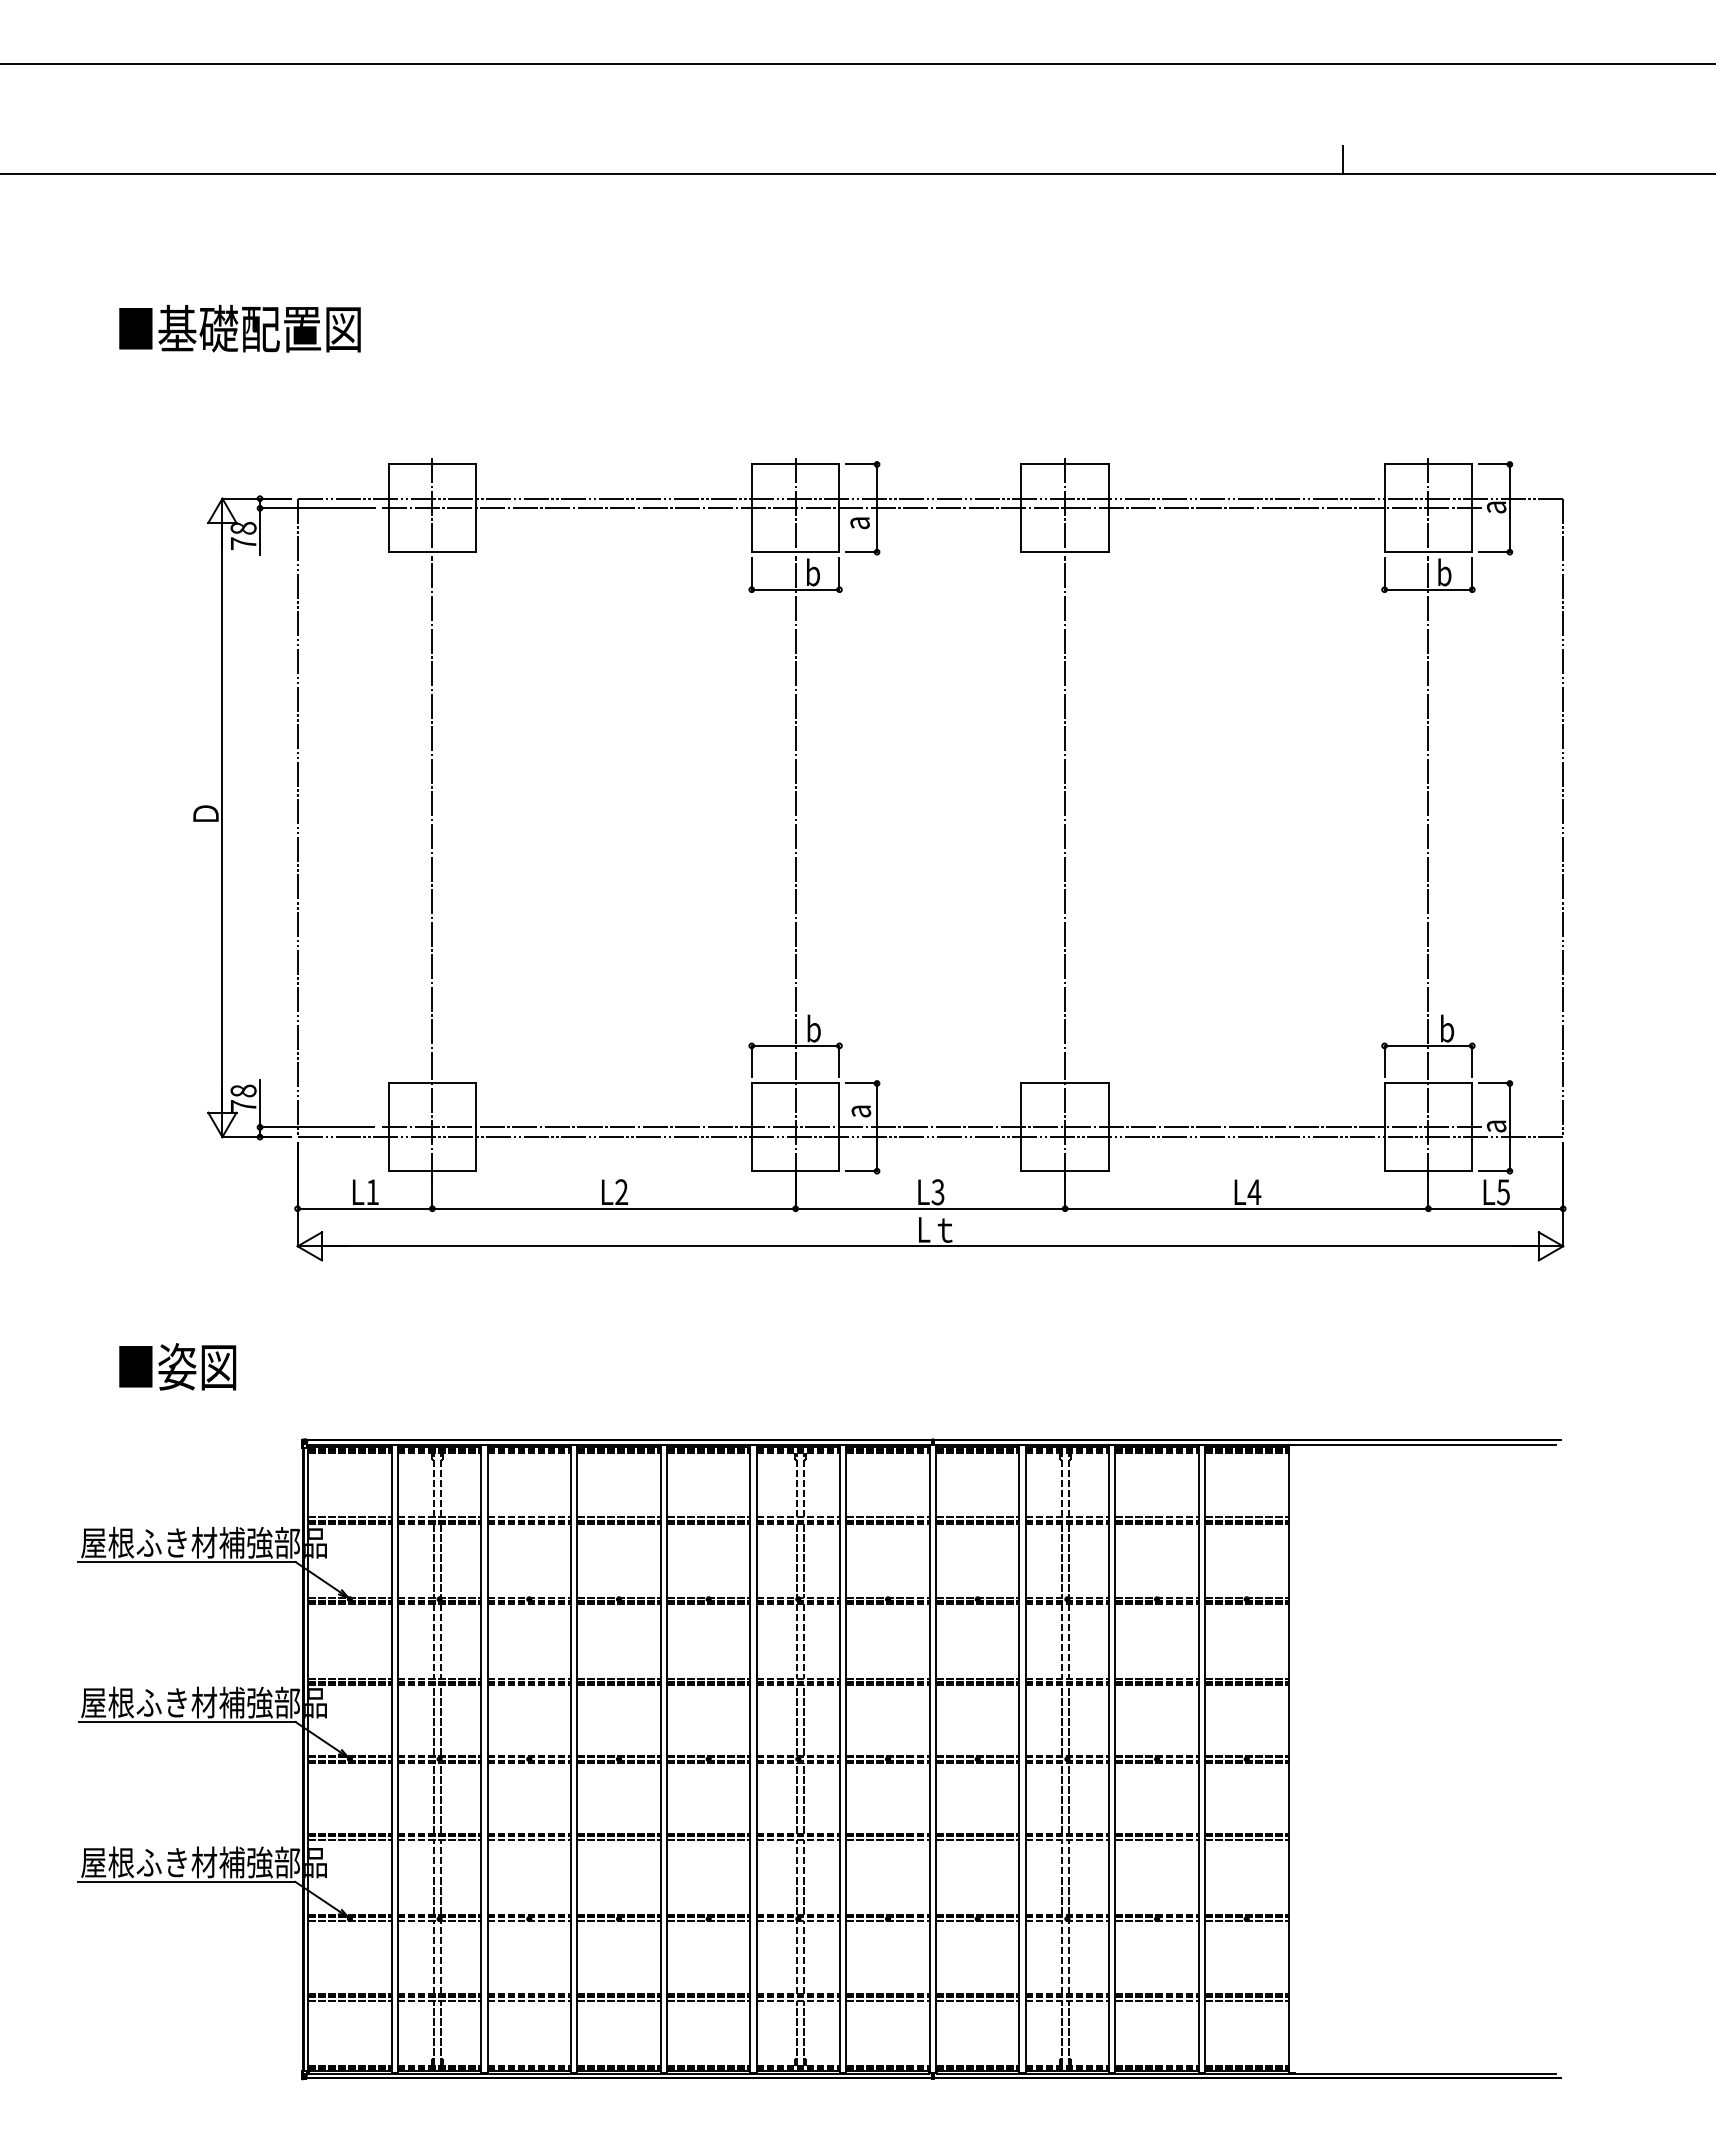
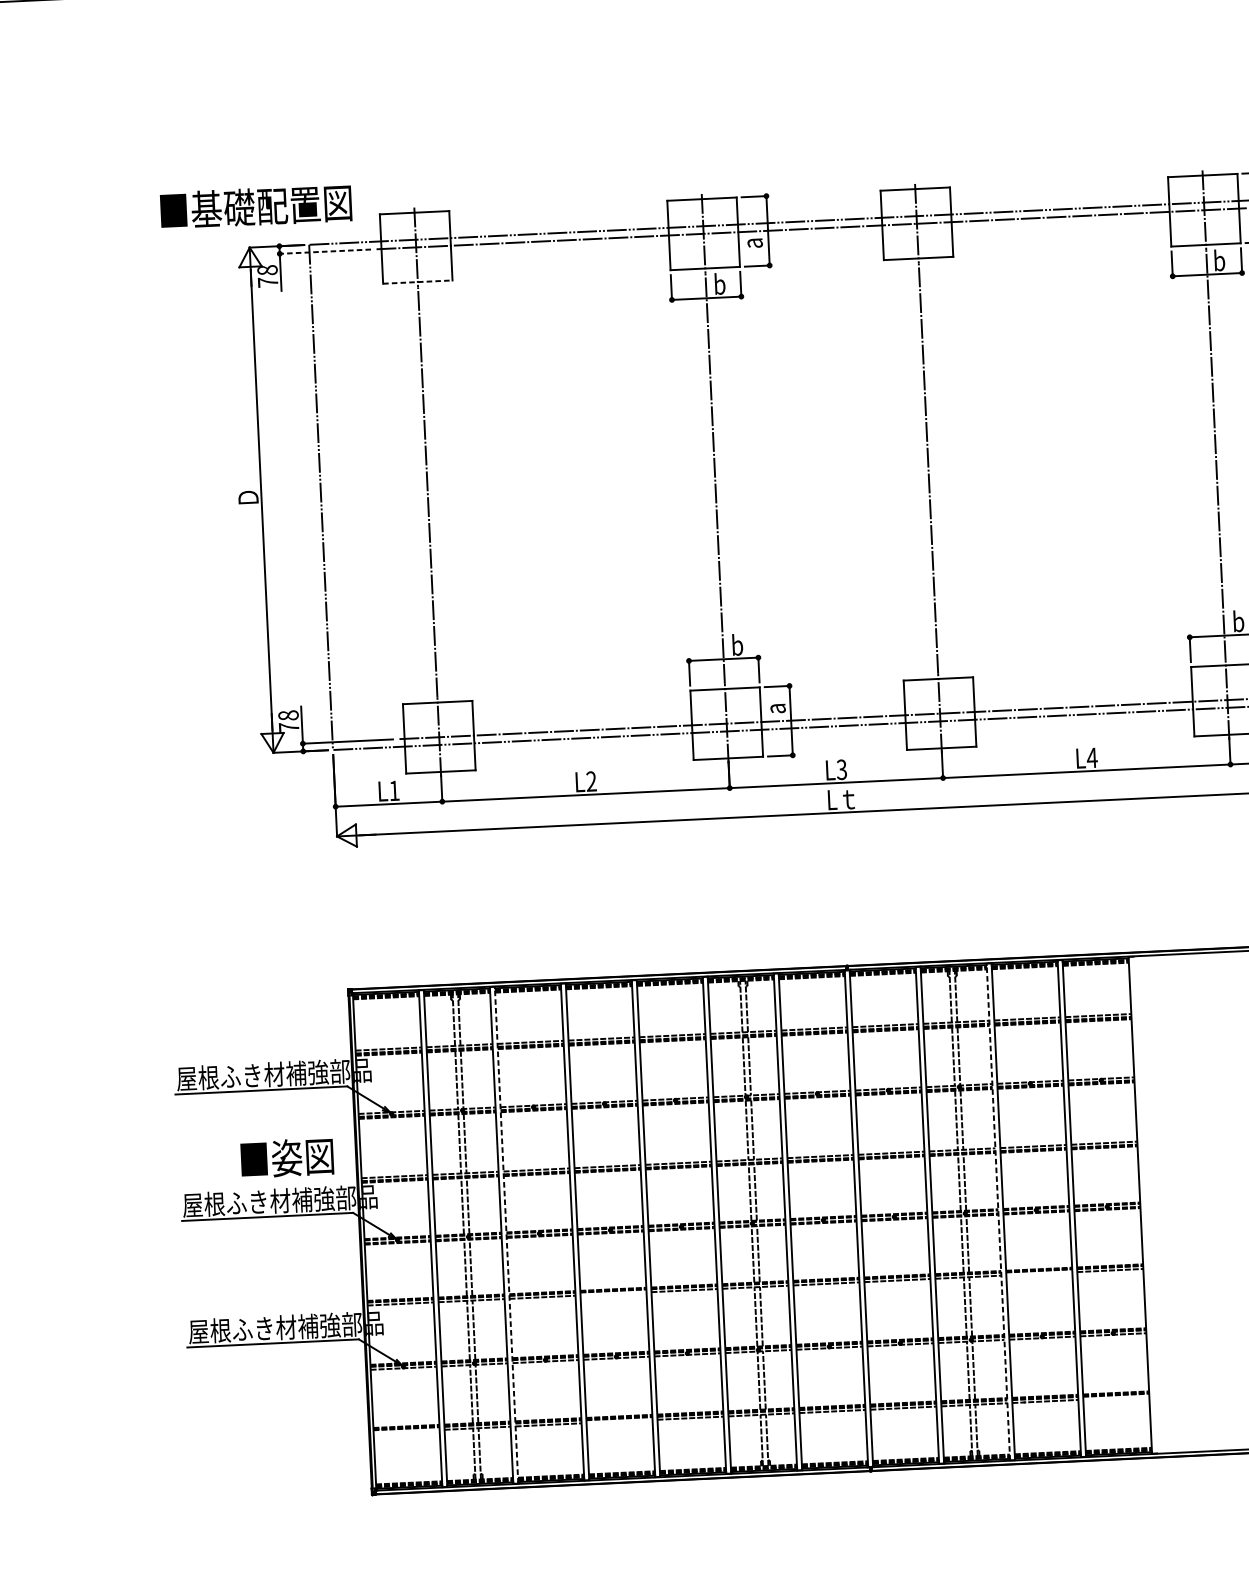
text: (239, 328) -> (255, 206), moved
line: (317, 508) -> (325, 251), solid -> dashed
line: (432, 552) -> (417, 282), solid -> dashed
text: (177, 1366) -> (287, 1157), moved
line: (487, 1759) -> (506, 1235), solid -> dashed
line: (1109, 1759) -> (998, 1212), solid -> dashed
line: (618, 1839) -> (613, 1293), removed
line: (1156, 1839) -> (1038, 1273), removed
line: (349, 2000) -> (406, 1431), removed
line: (618, 2000) -> (619, 1421), removed
line: (1246, 2000) -> (1116, 1397), removed

